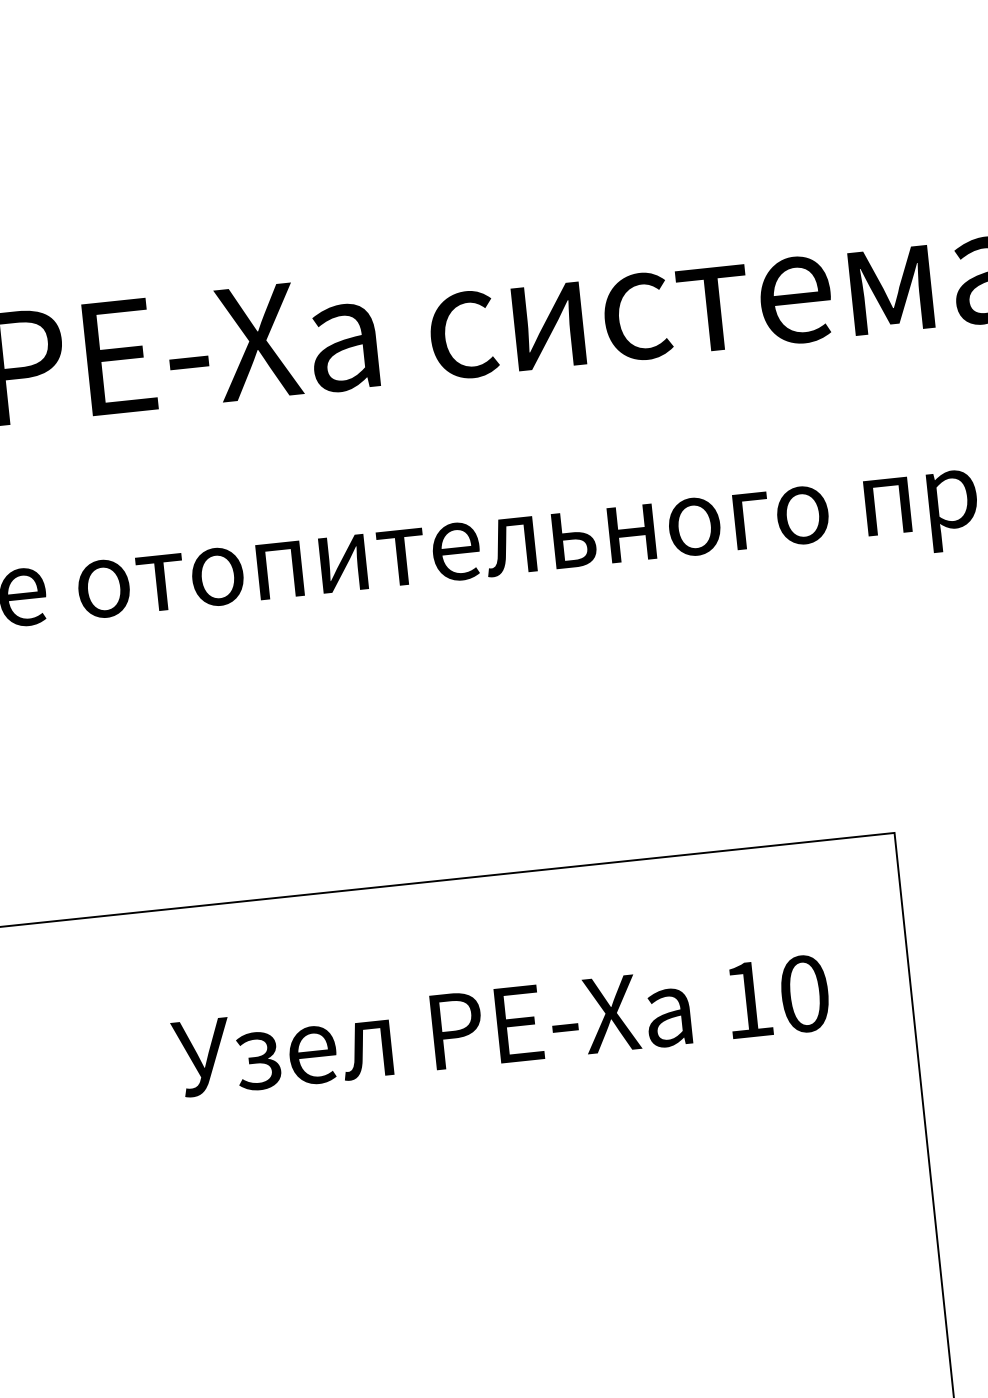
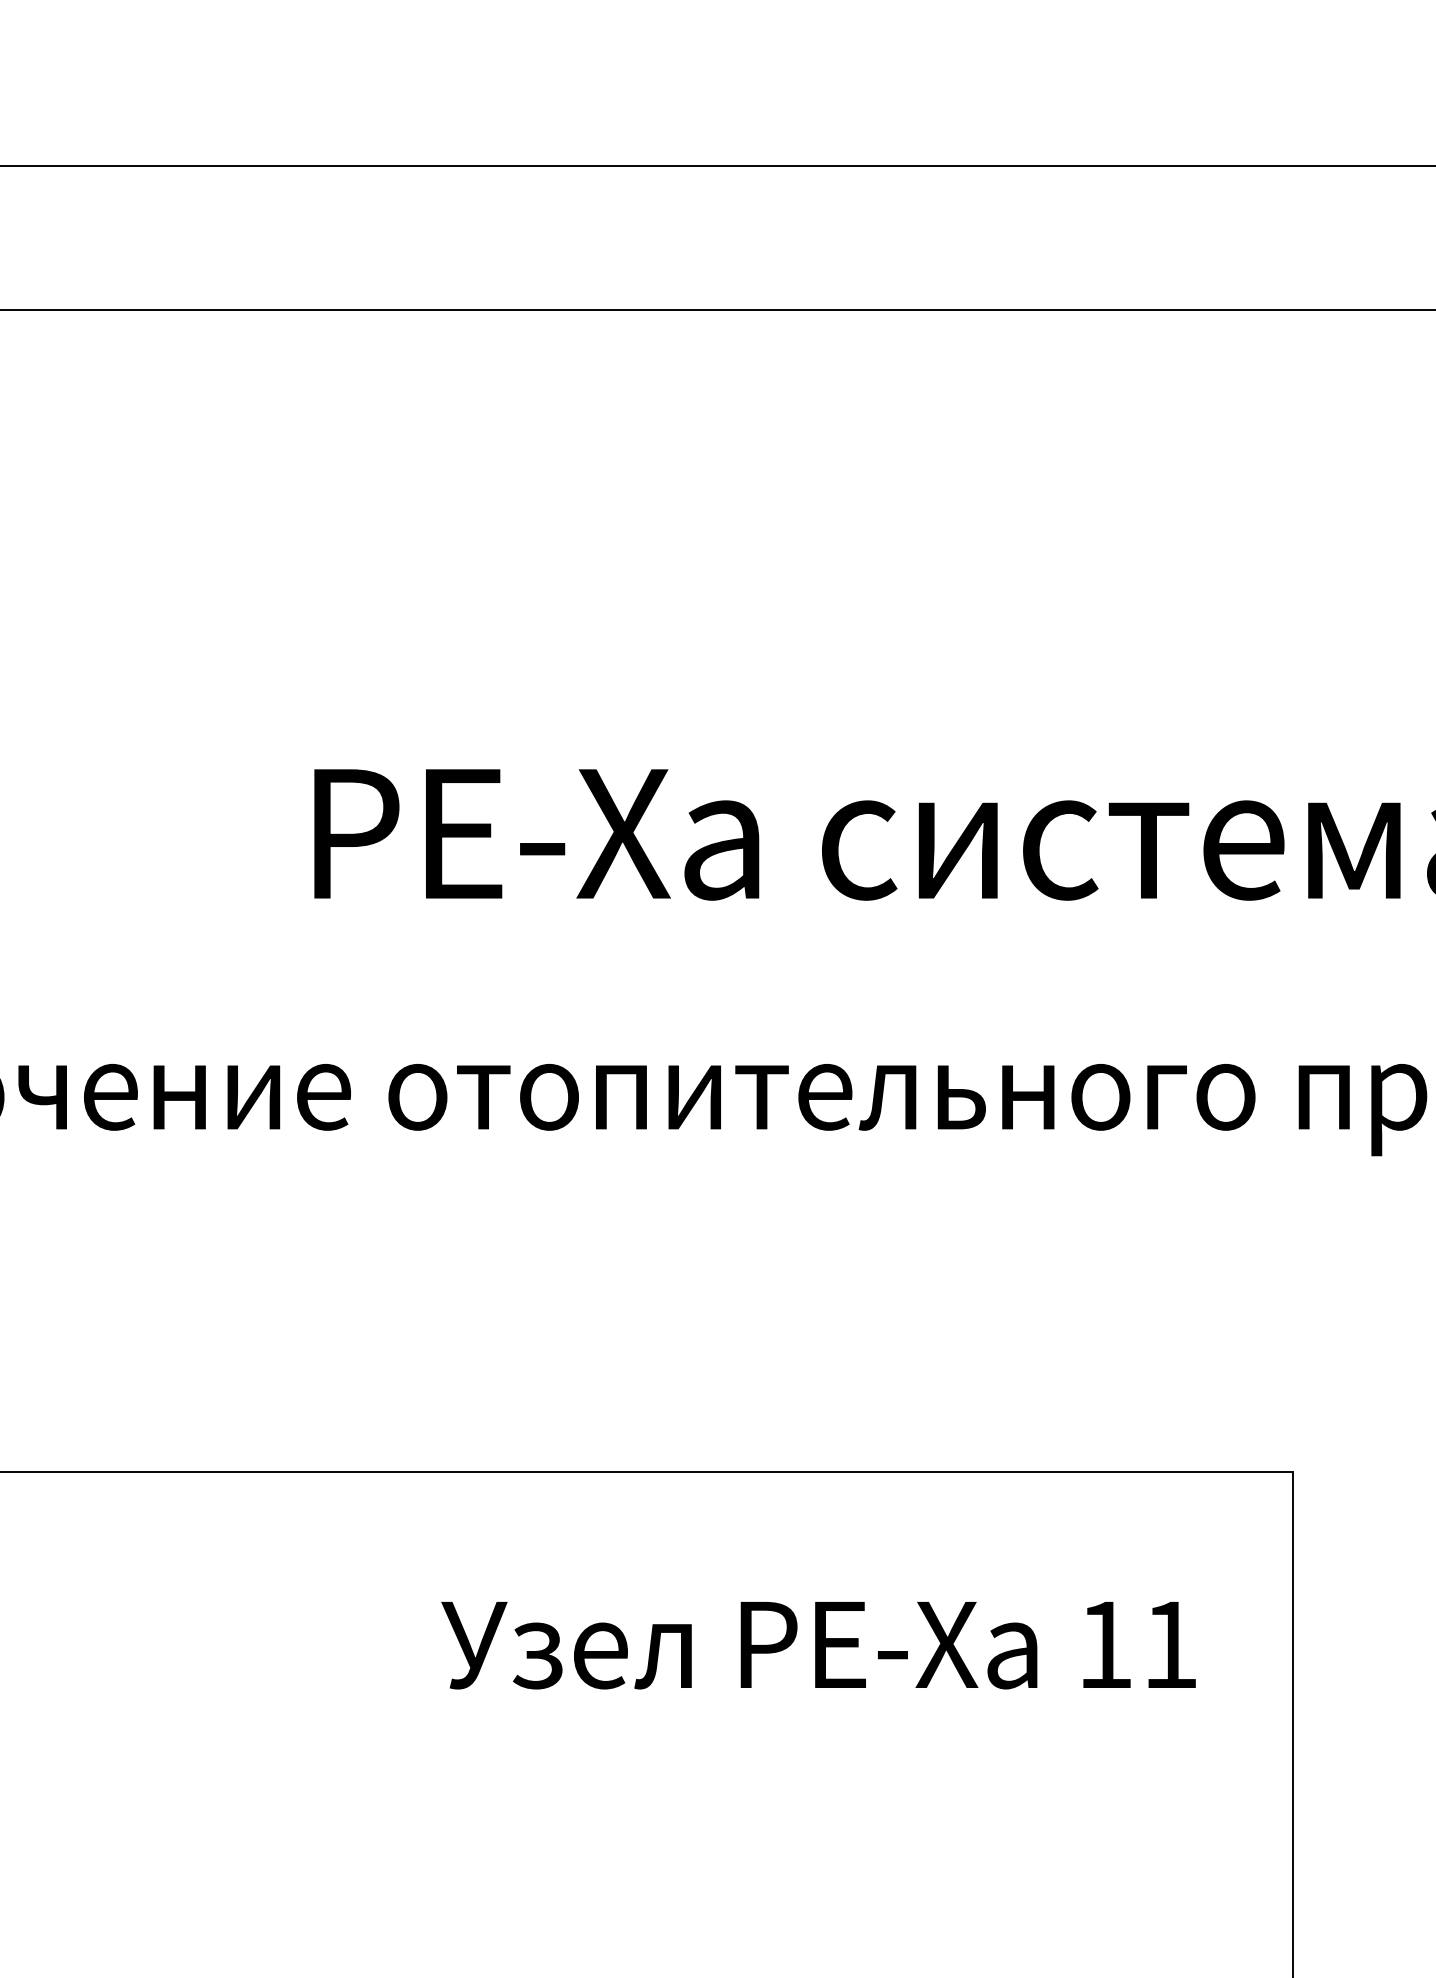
text: (804, 993) -> (1170, 1644), 10 -> 11

